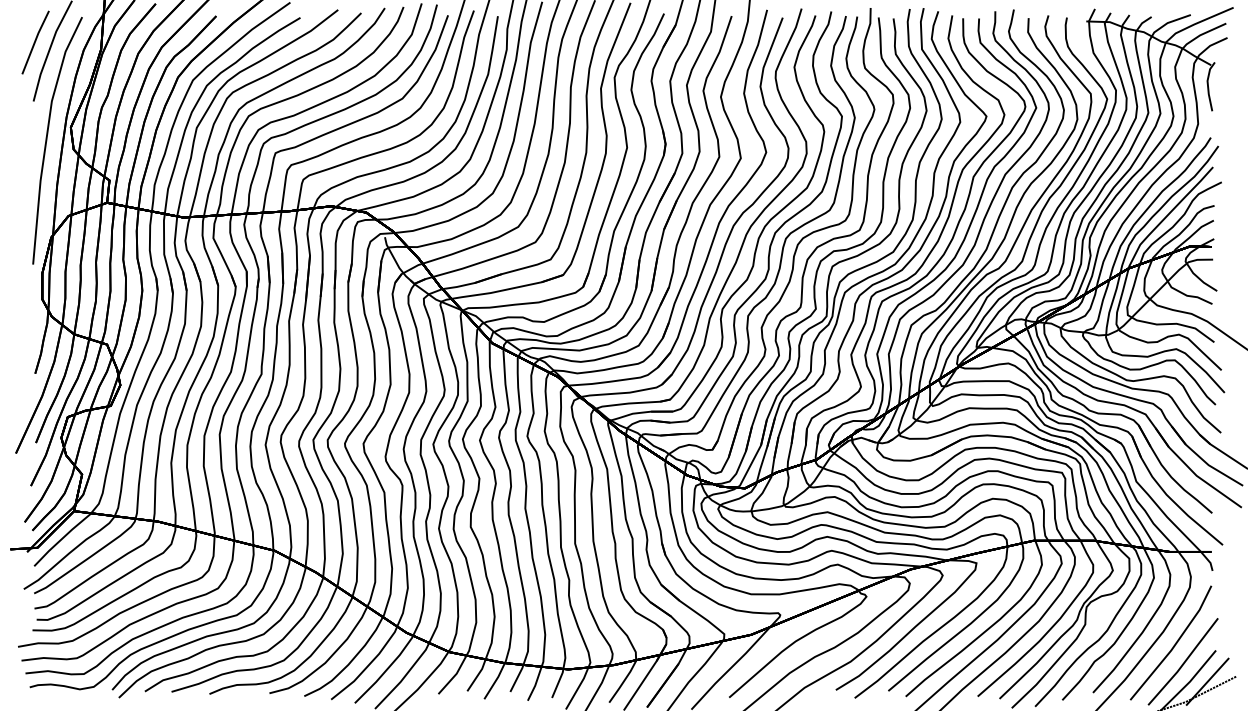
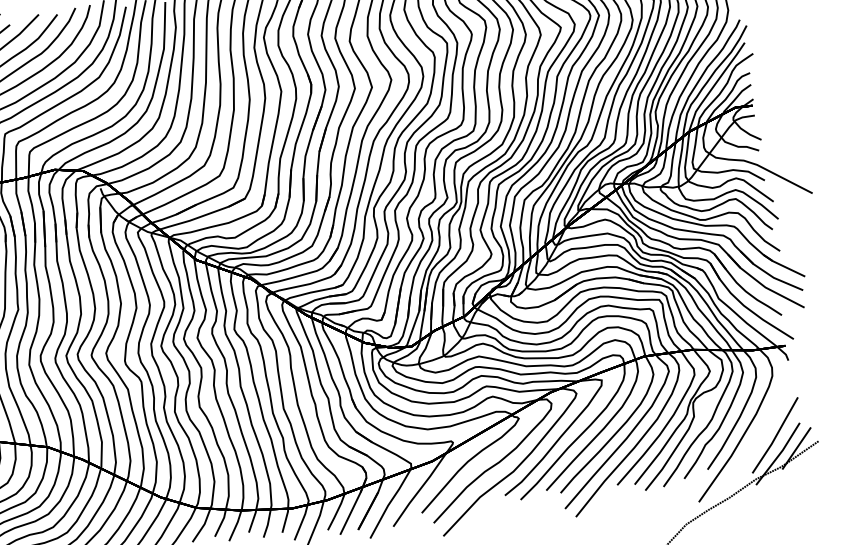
line: (1173, 645) -> (765, 423), removed

